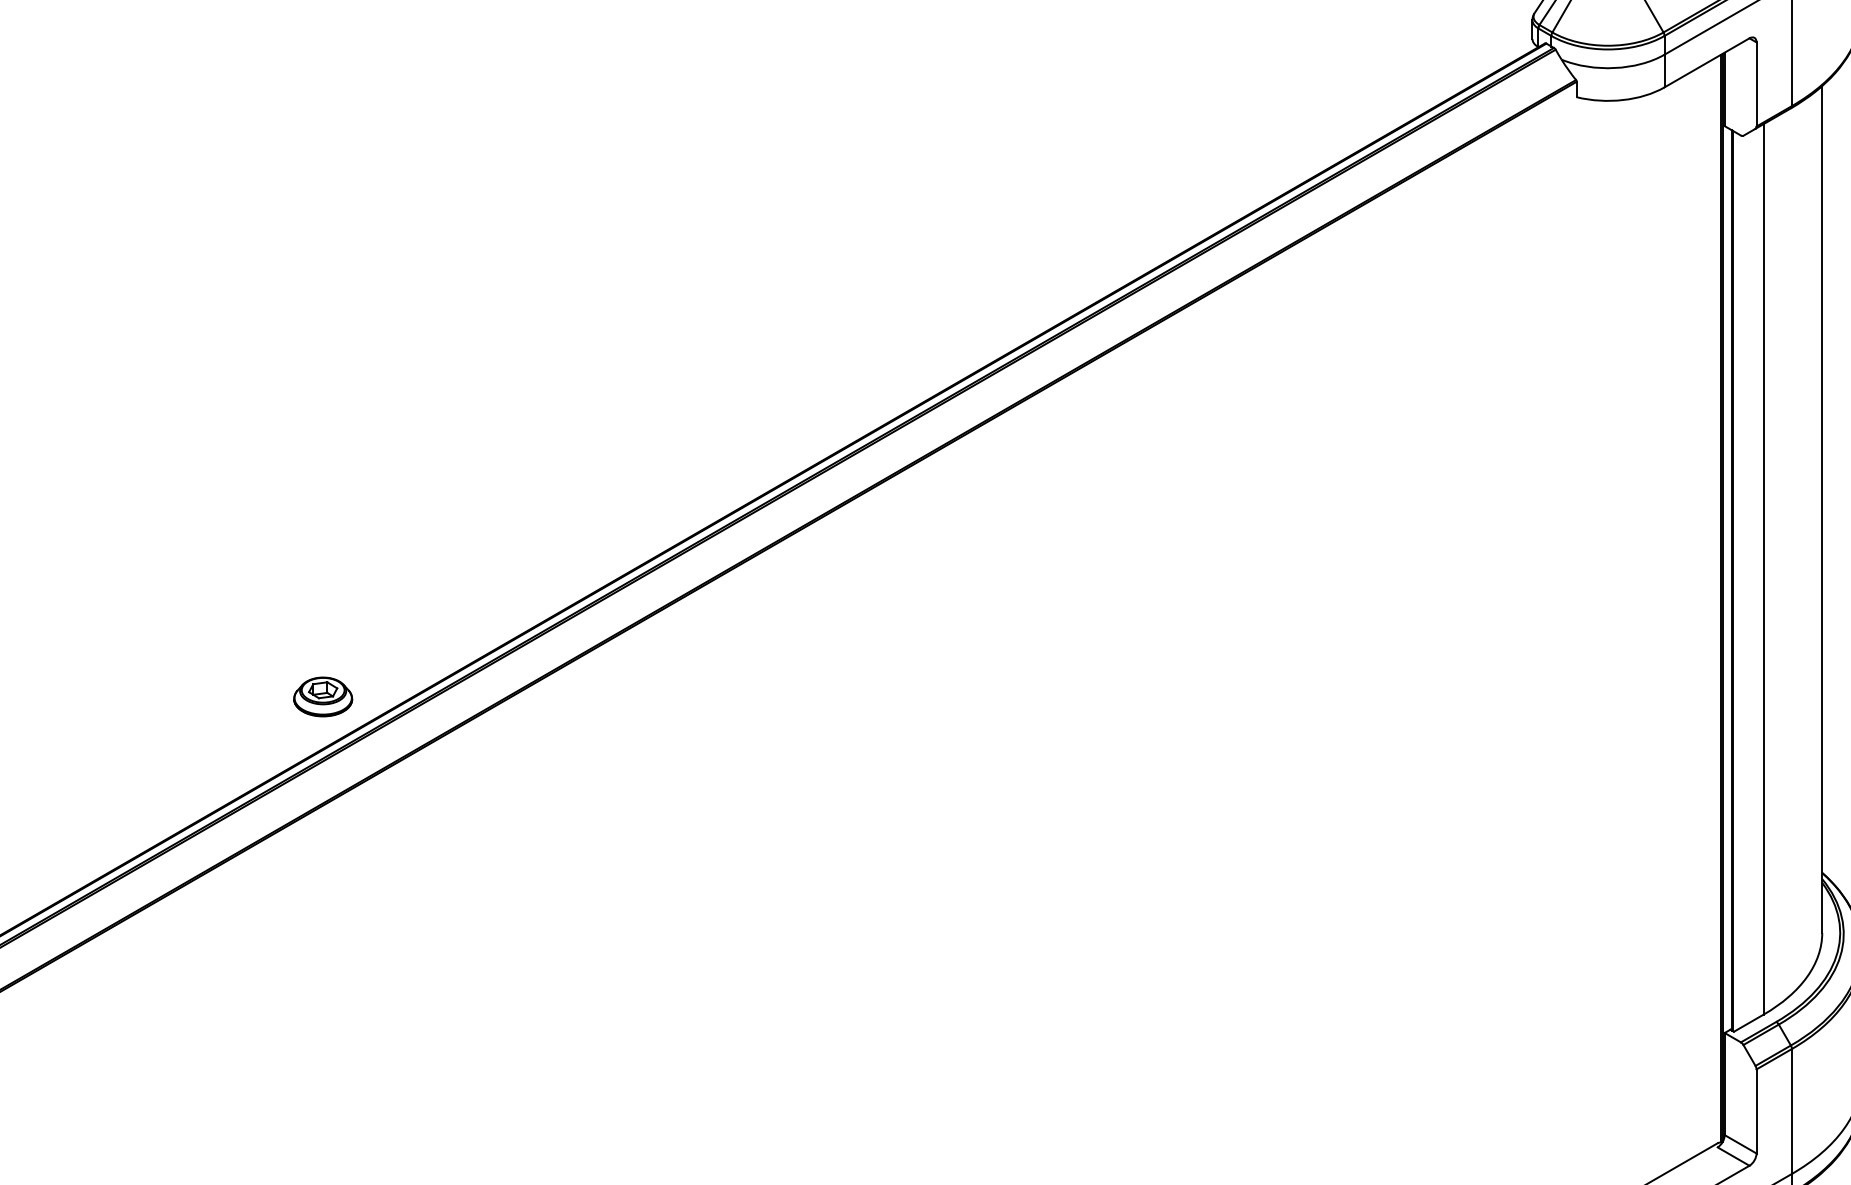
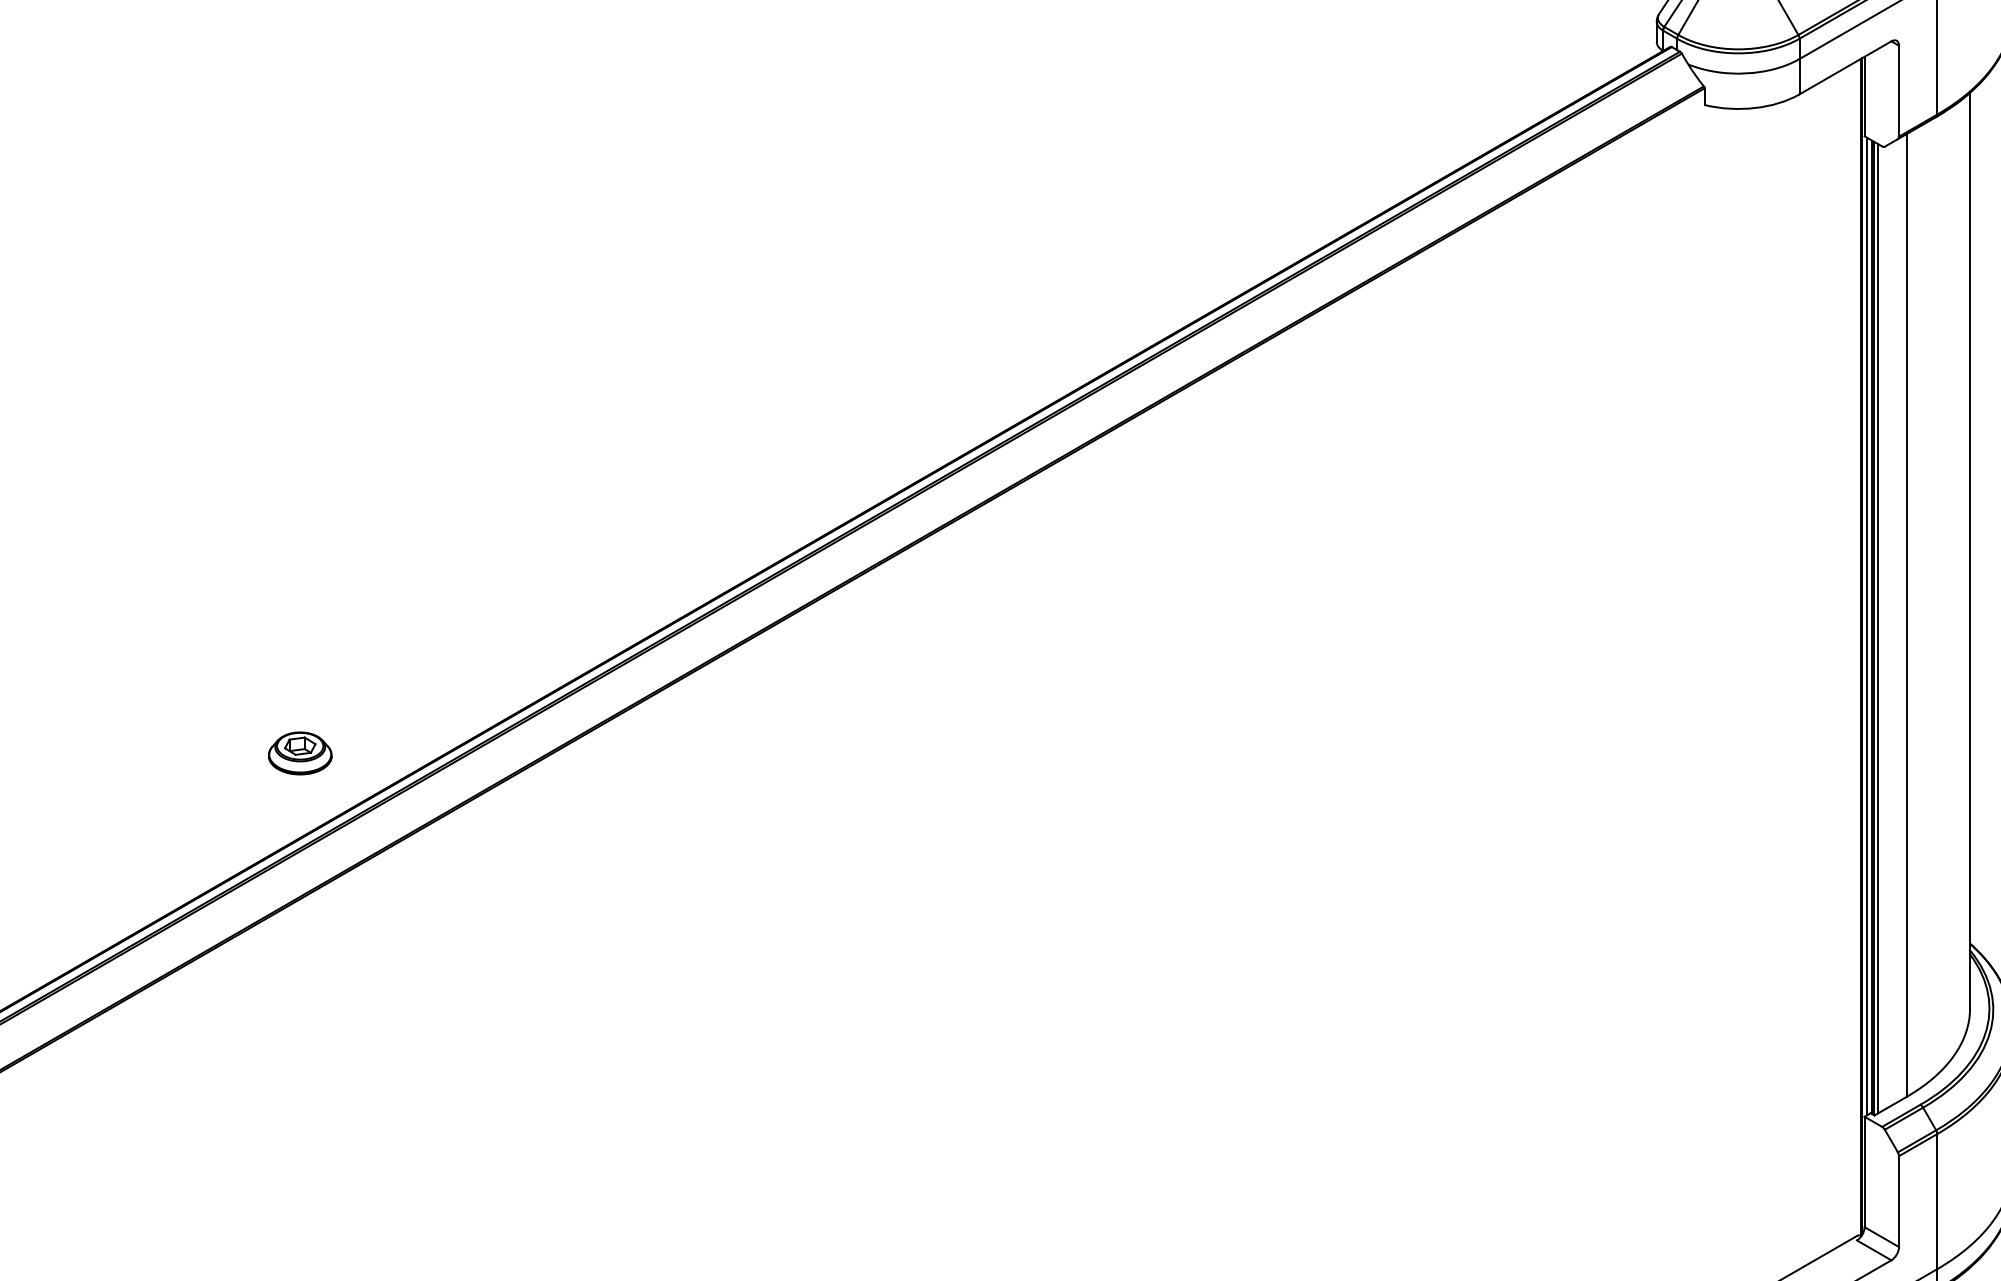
line: (1726, 579) -> (1866, 626), added
line: (1737, 581) -> (1878, 628), added
part: (323, 697) -> (300, 753), moved

